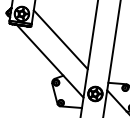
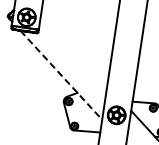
line: (60, 39) -> (74, 48), removed
line: (50, 61) -> (61, 75), solid -> dashed

